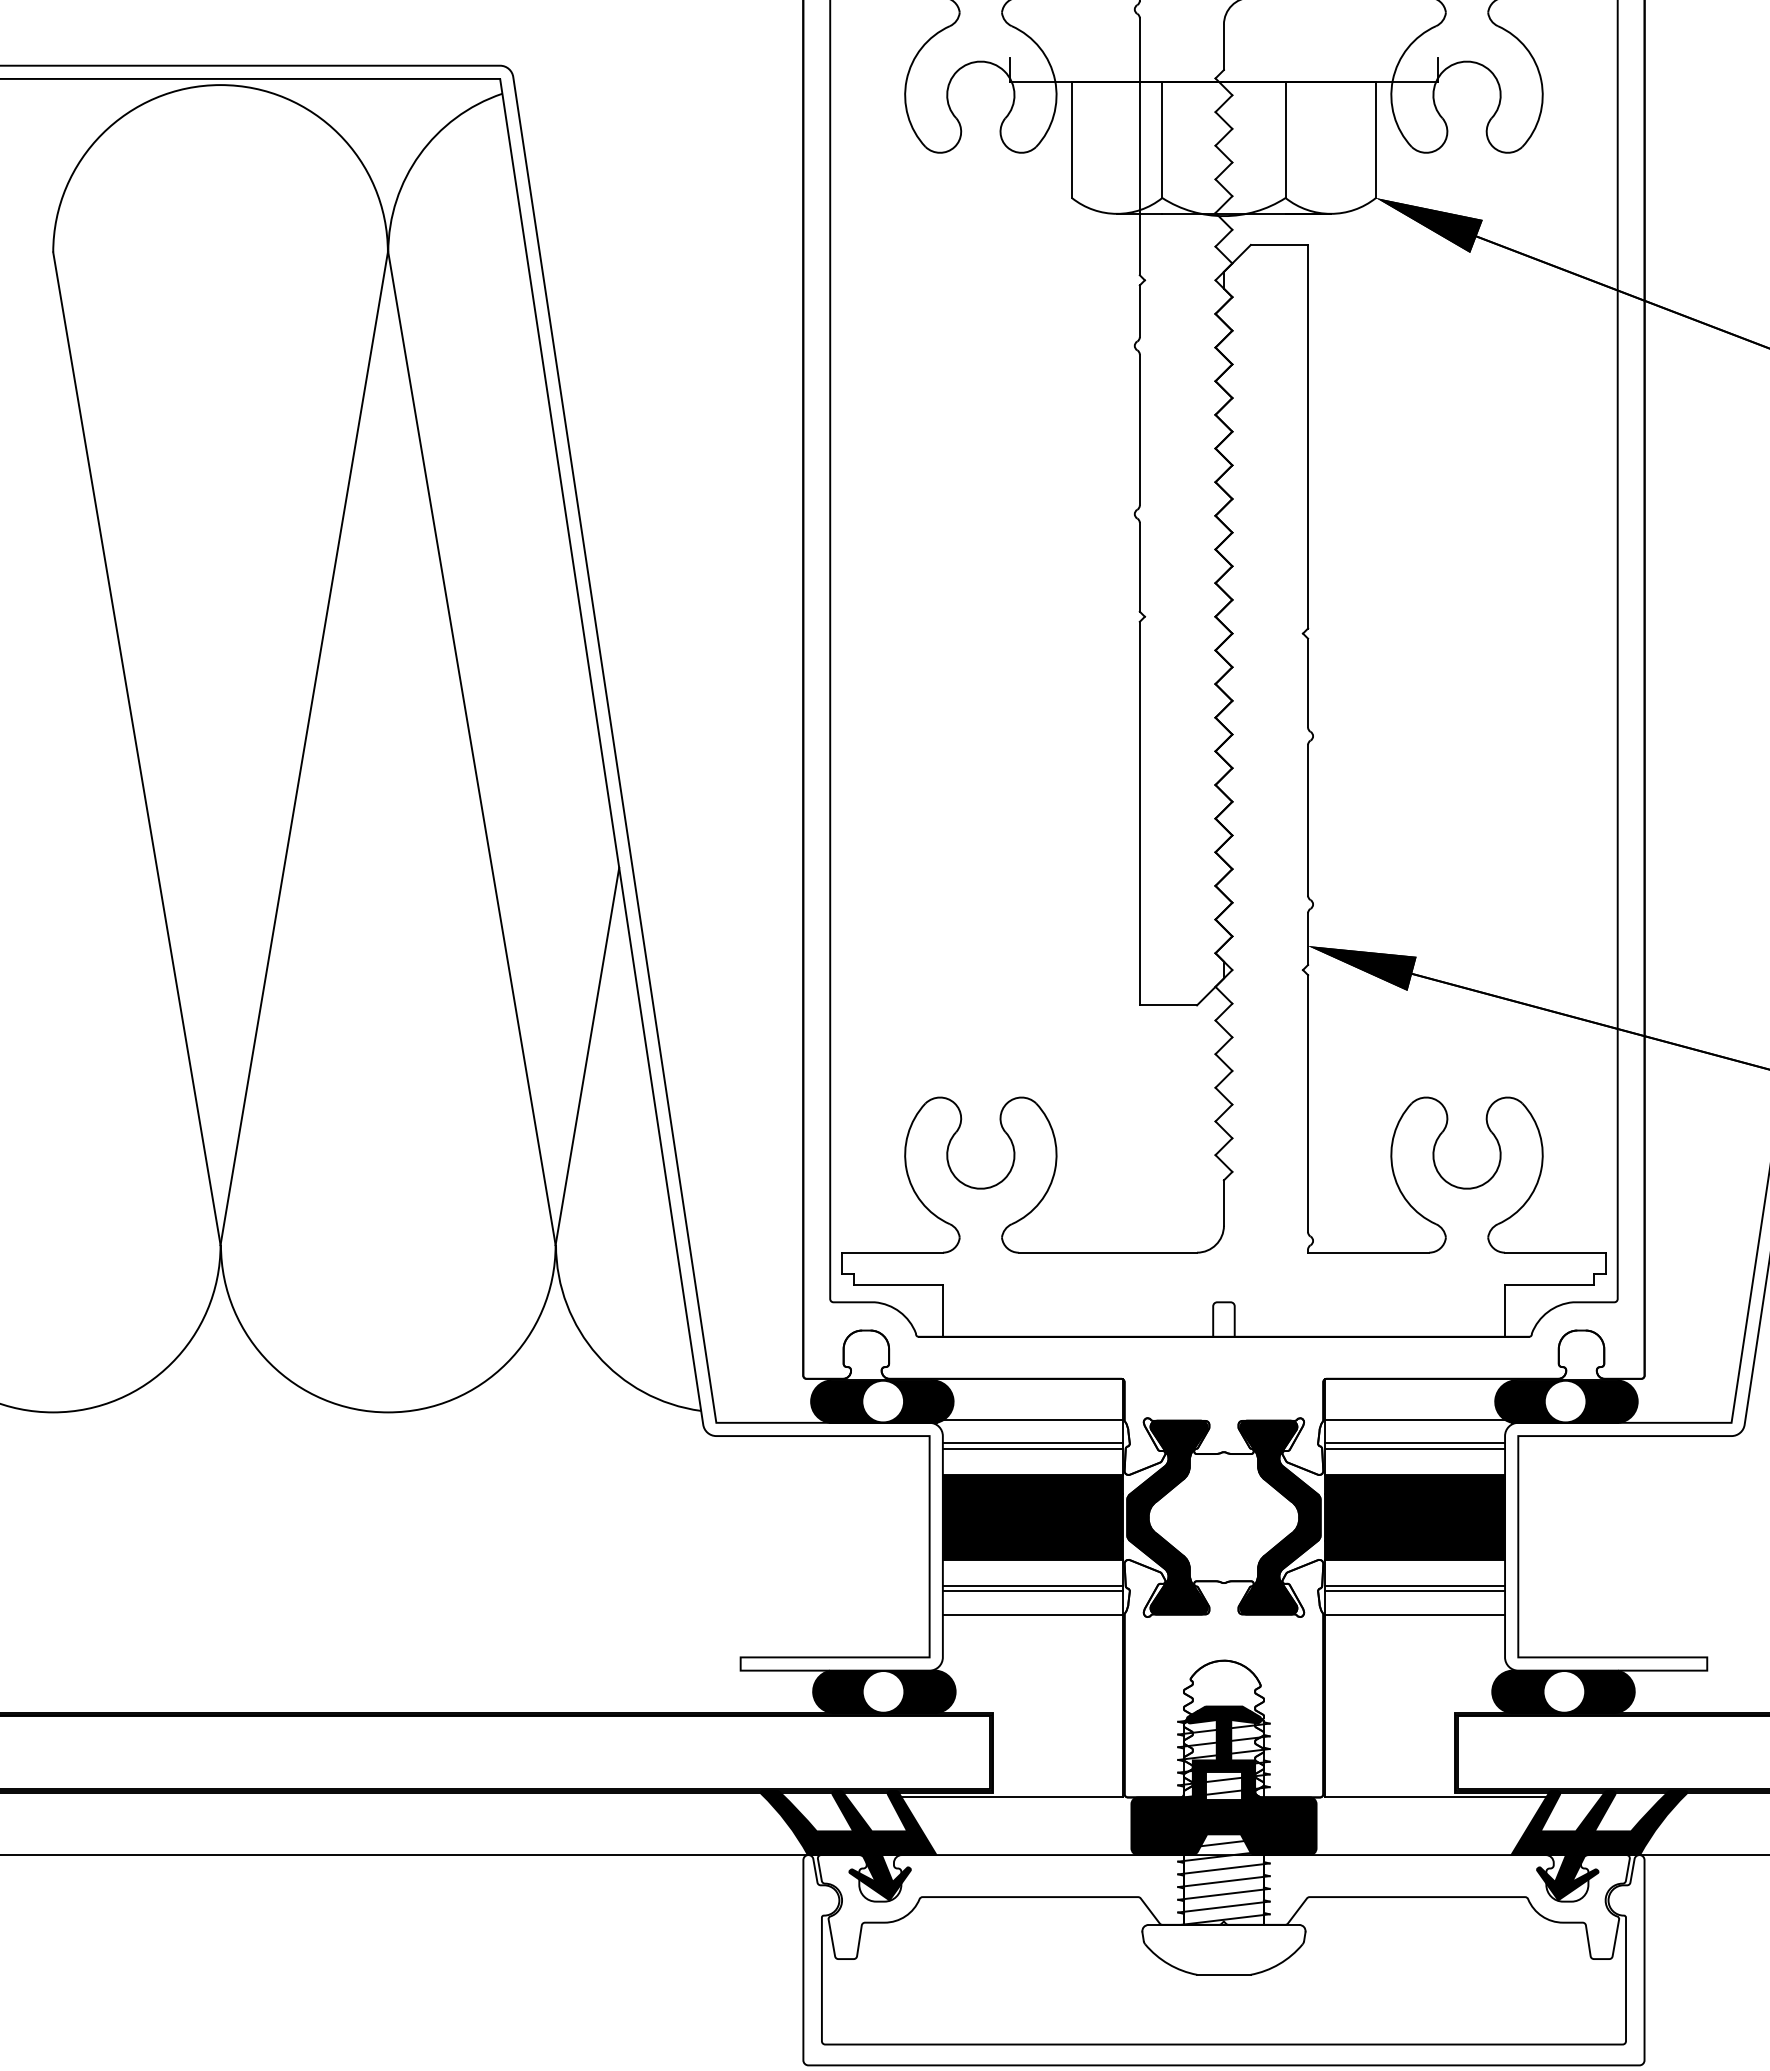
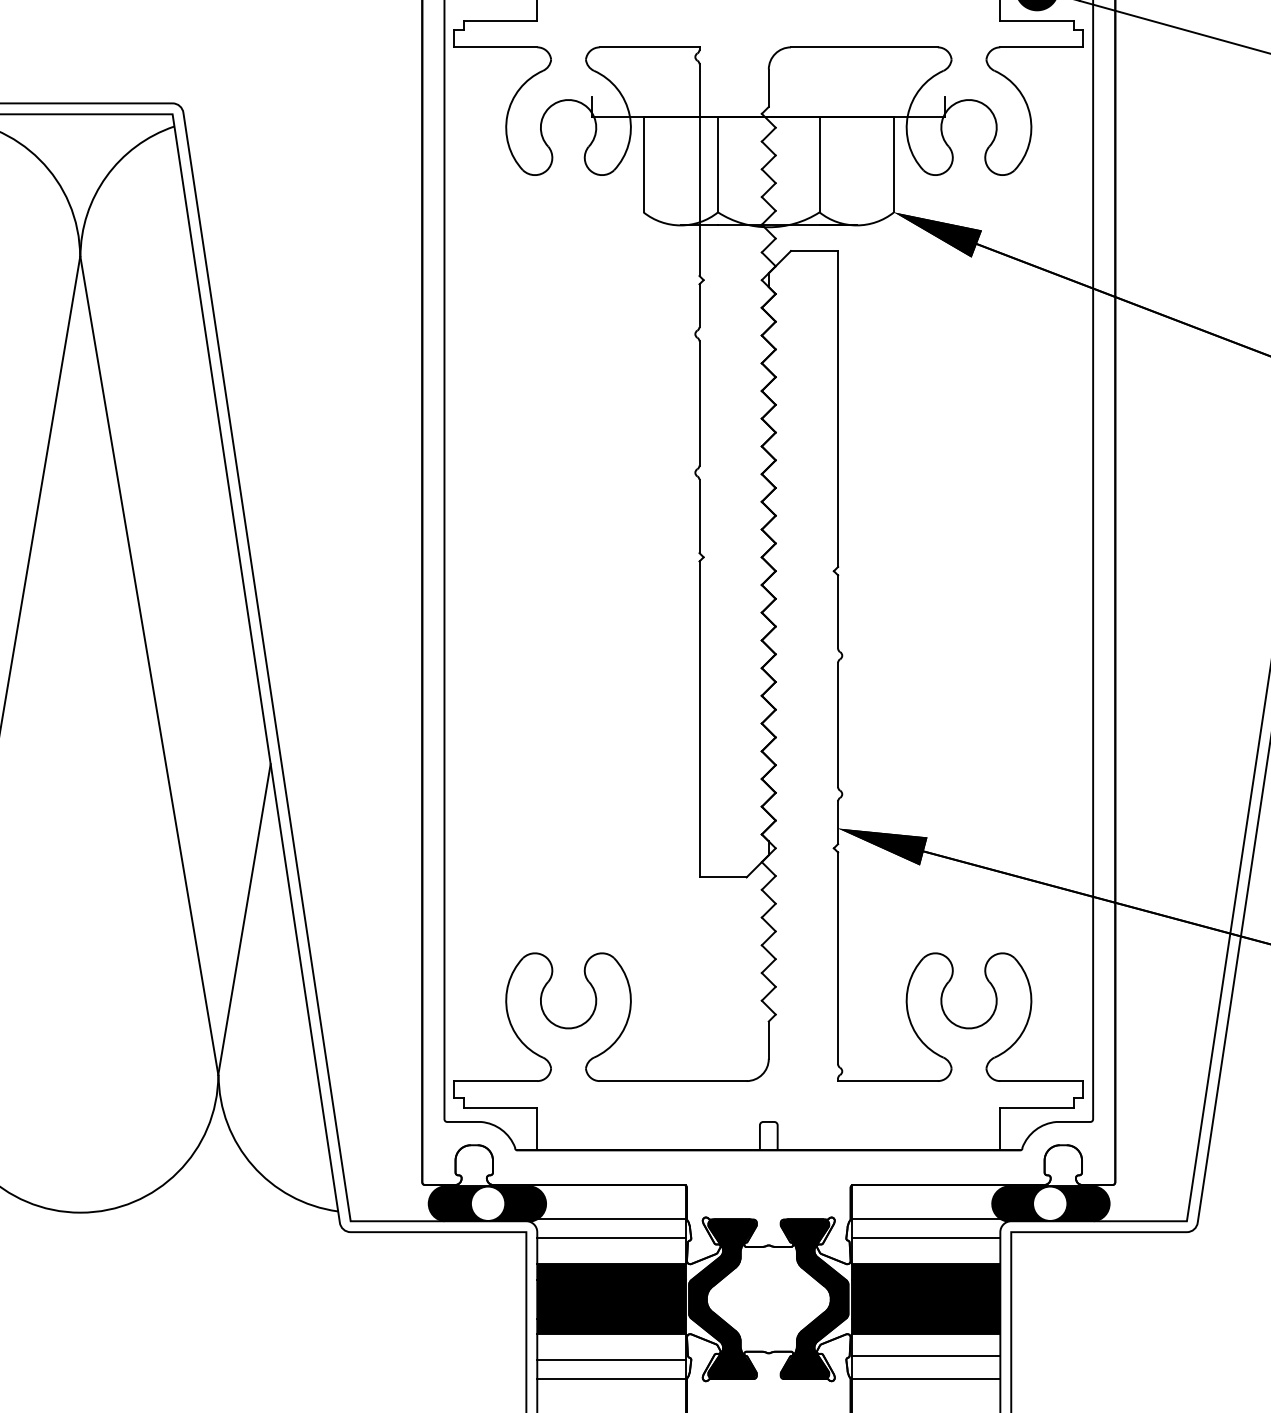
line: (1032, 1448) -> (611, 1242), removed
line: (1415, 1448) -> (926, 1242), removed
line: (1032, 1586) -> (611, 1356), removed
line: (1415, 1591) -> (926, 1360), removed

